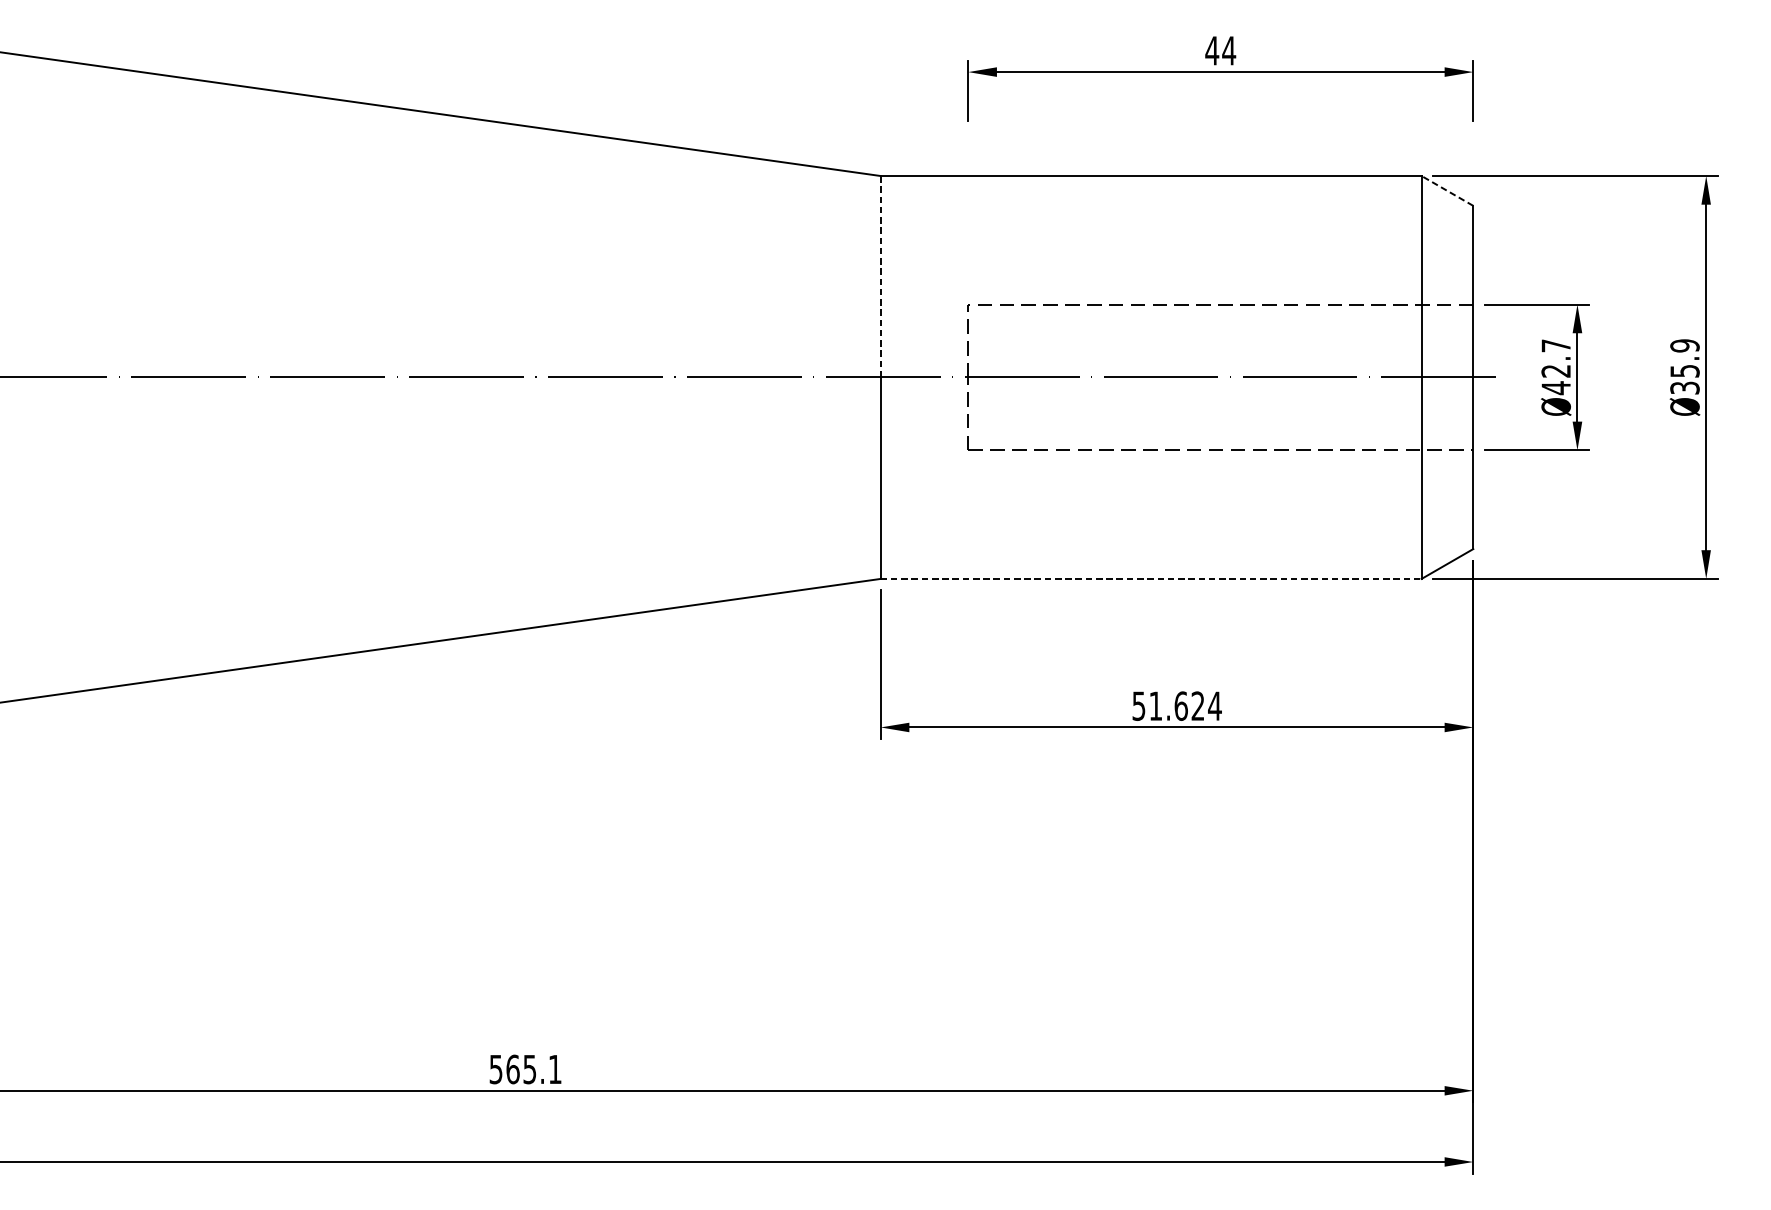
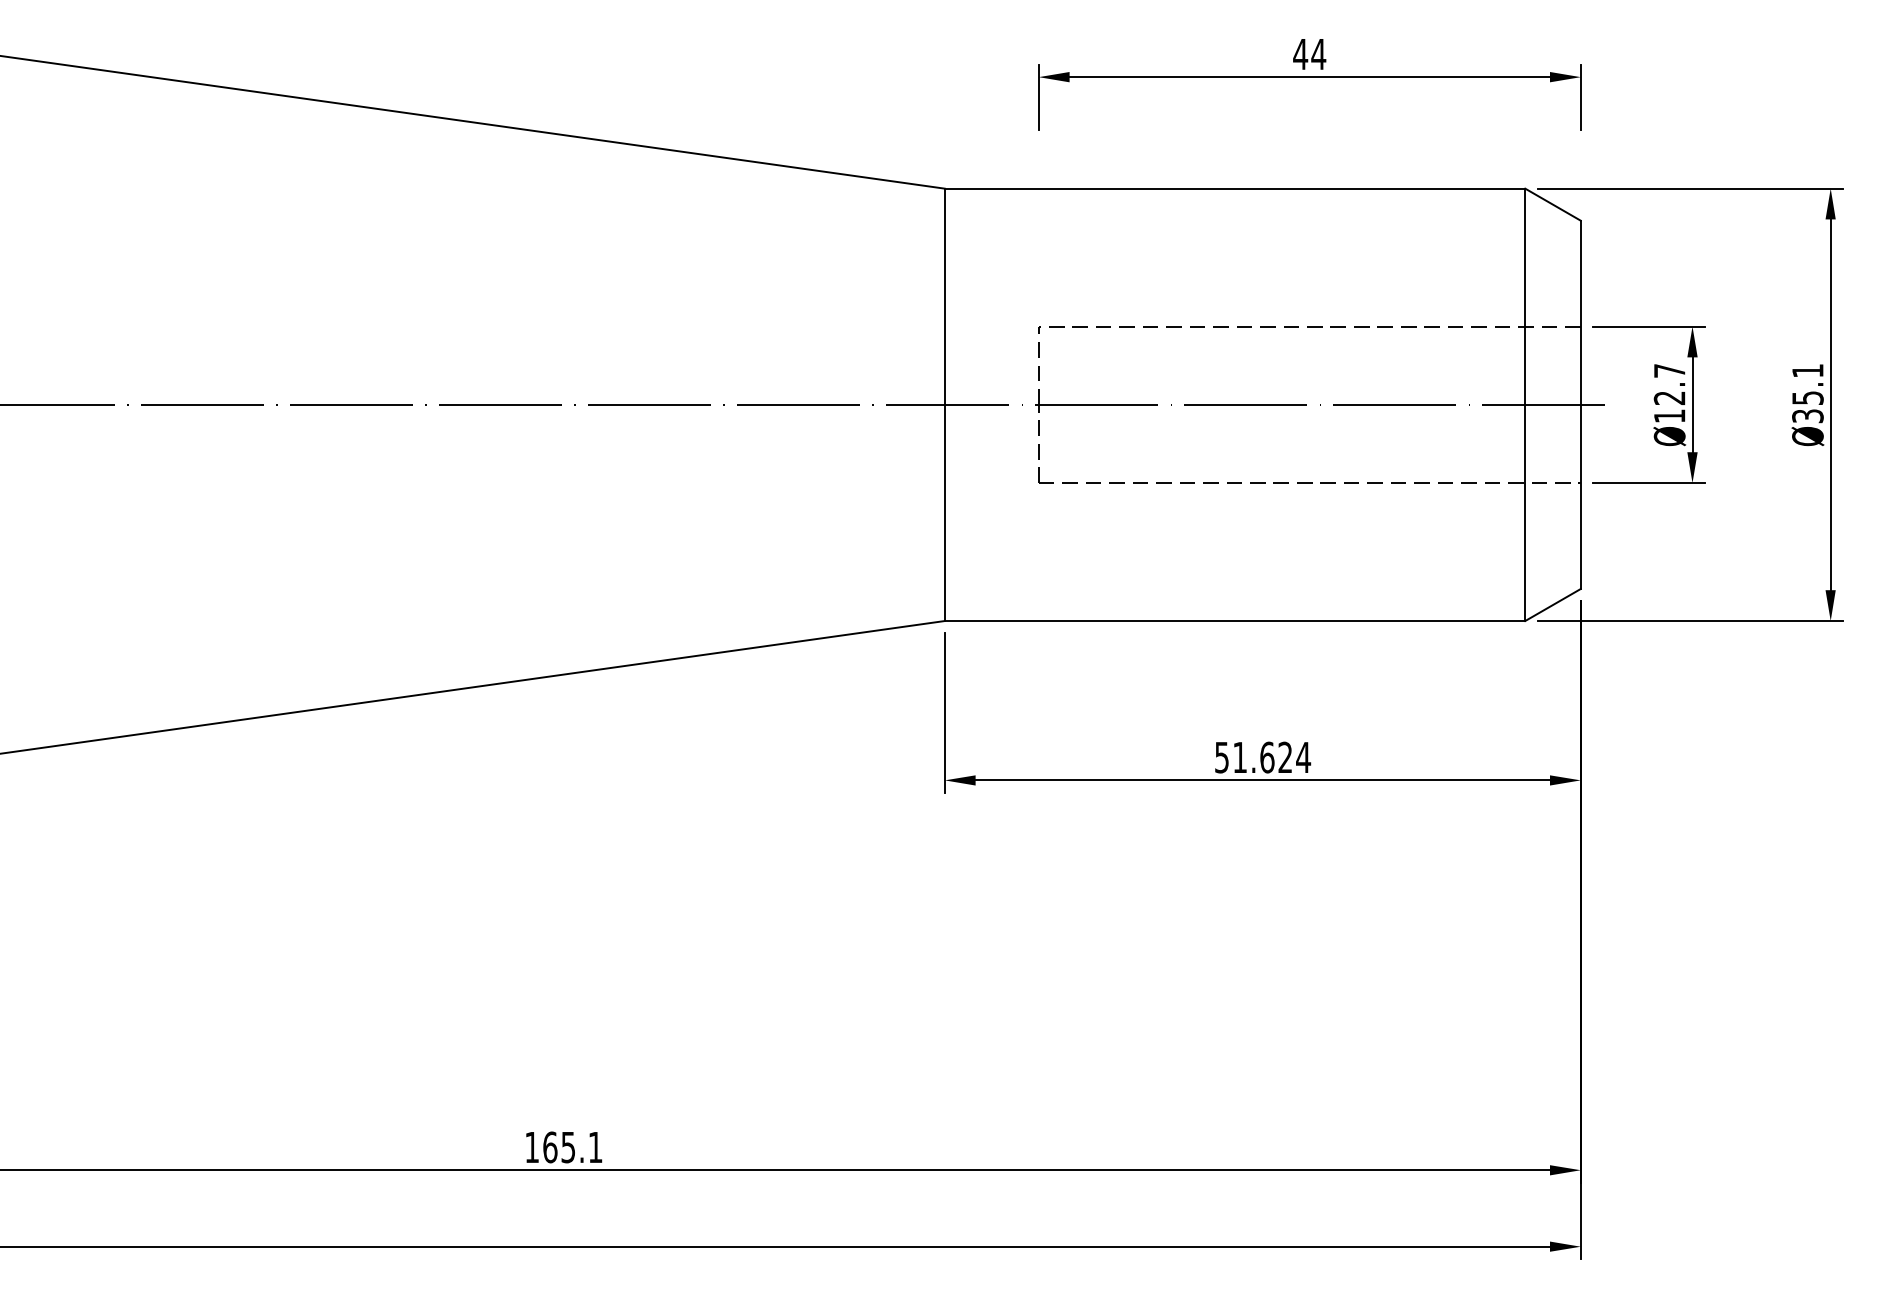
line: (1446, 190) -> (1552, 204), dashed -> solid
line: (880, 276) -> (944, 296), dashed -> solid
text: (1684, 345) -> (1807, 370), Ø35.9 -> Ø35.1
text: (1556, 387) -> (1669, 415), Ø42.7 -> Ø12.7
line: (1151, 579) -> (1235, 621), dashed -> solid
text: (495, 1069) -> (531, 1147), 565.1 -> 165.1

